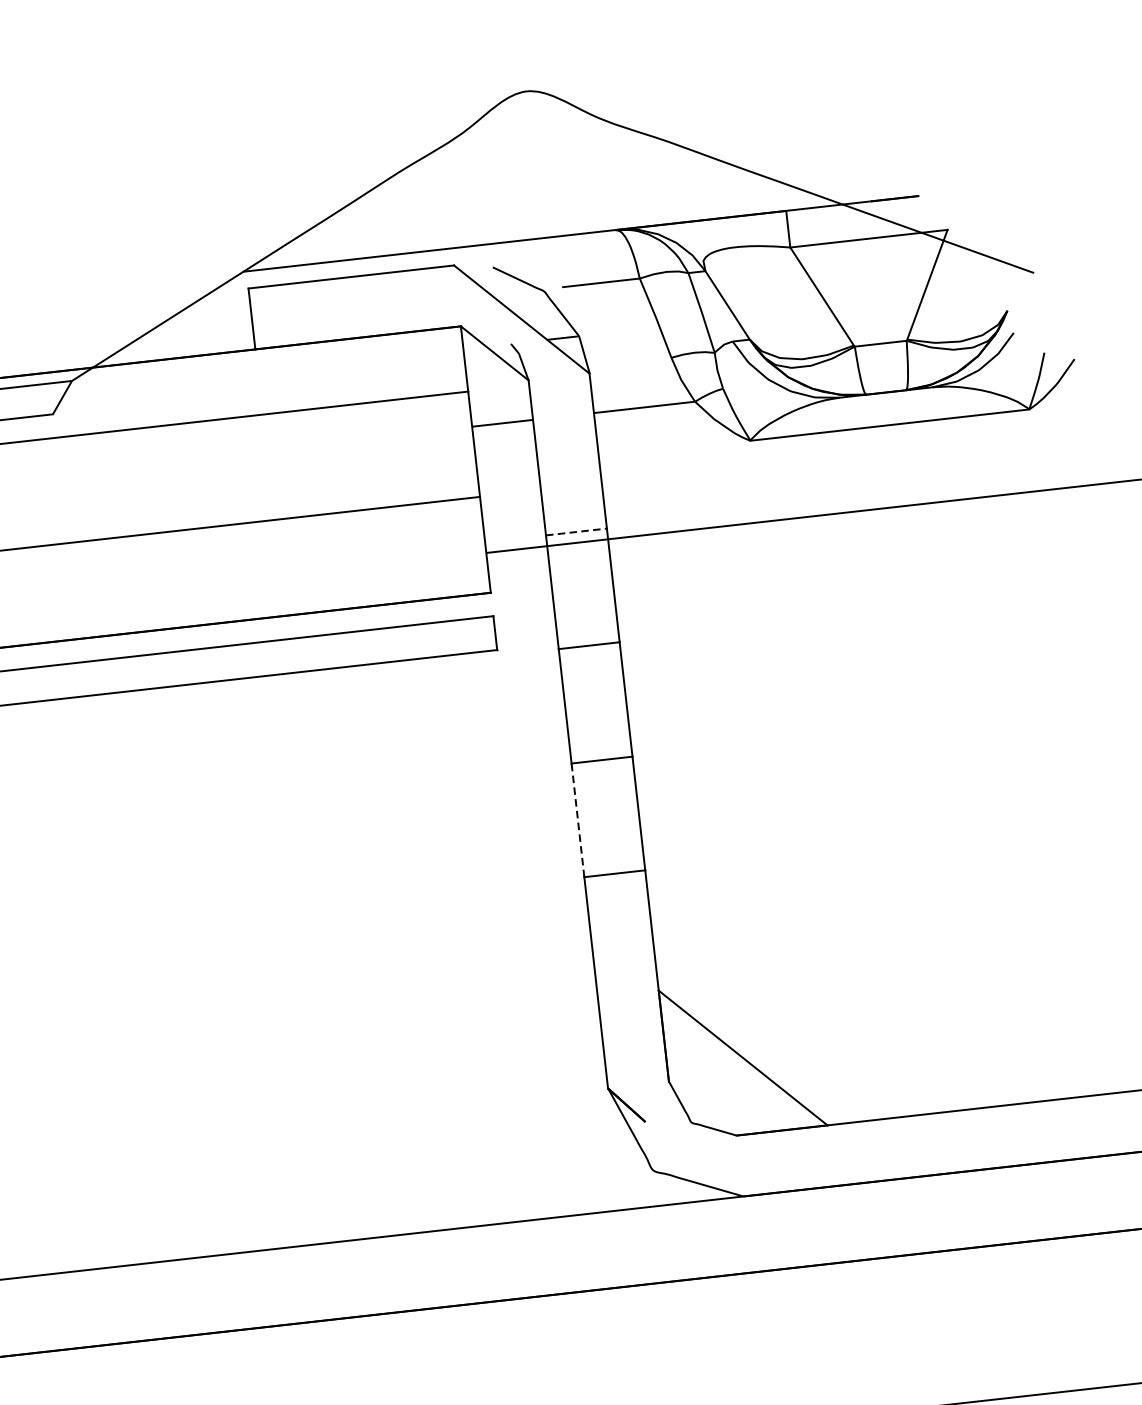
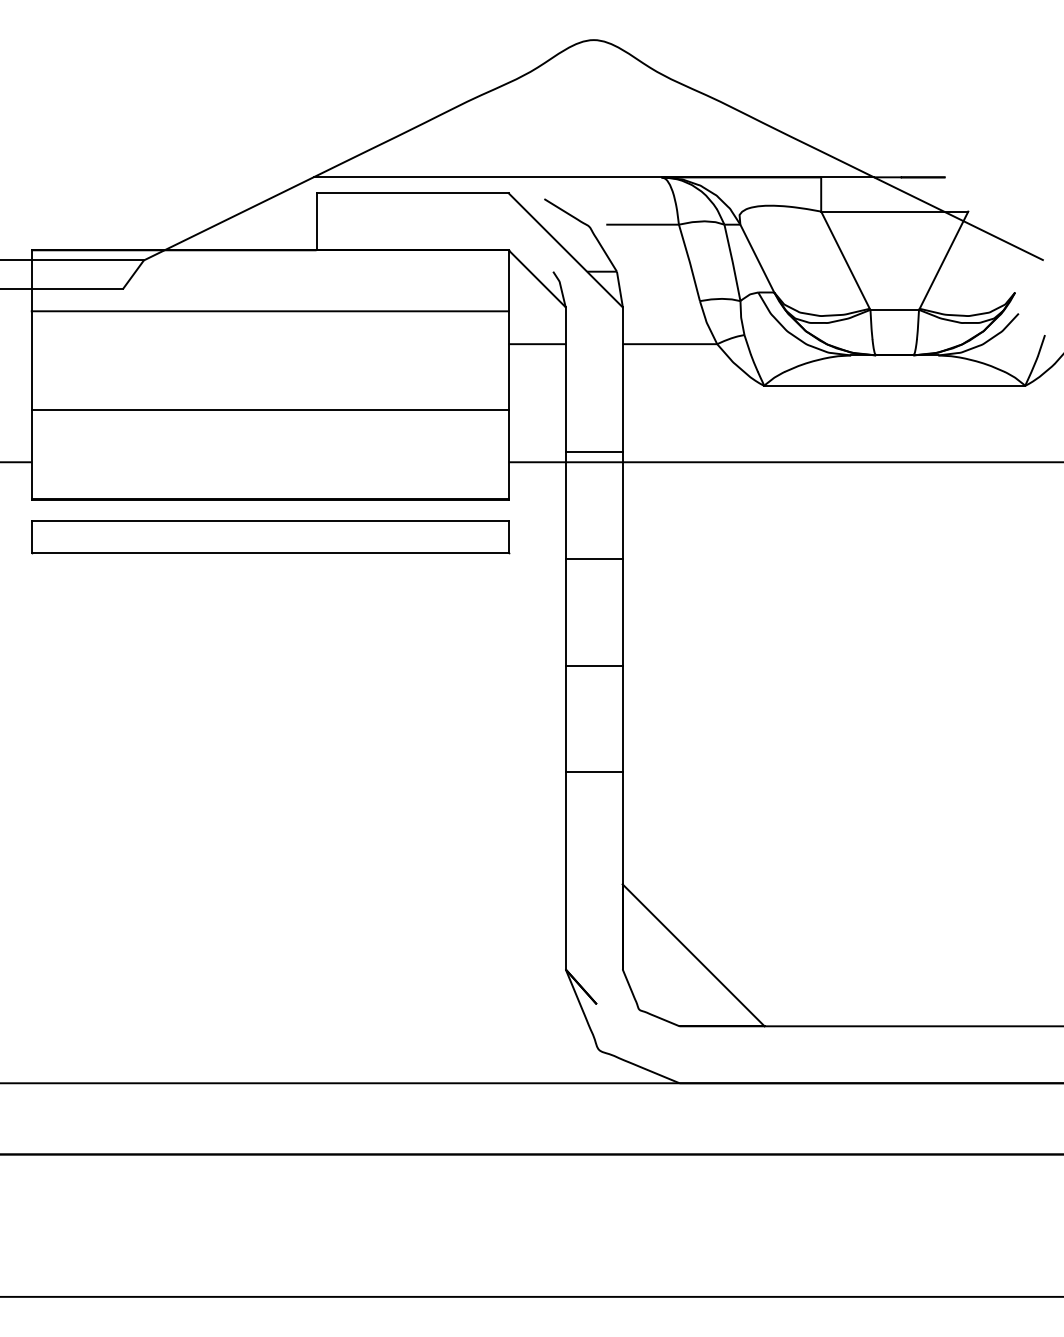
line: (576, 532) -> (594, 452), dashed -> solid
line: (577, 820) -> (565, 718), dashed -> solid

